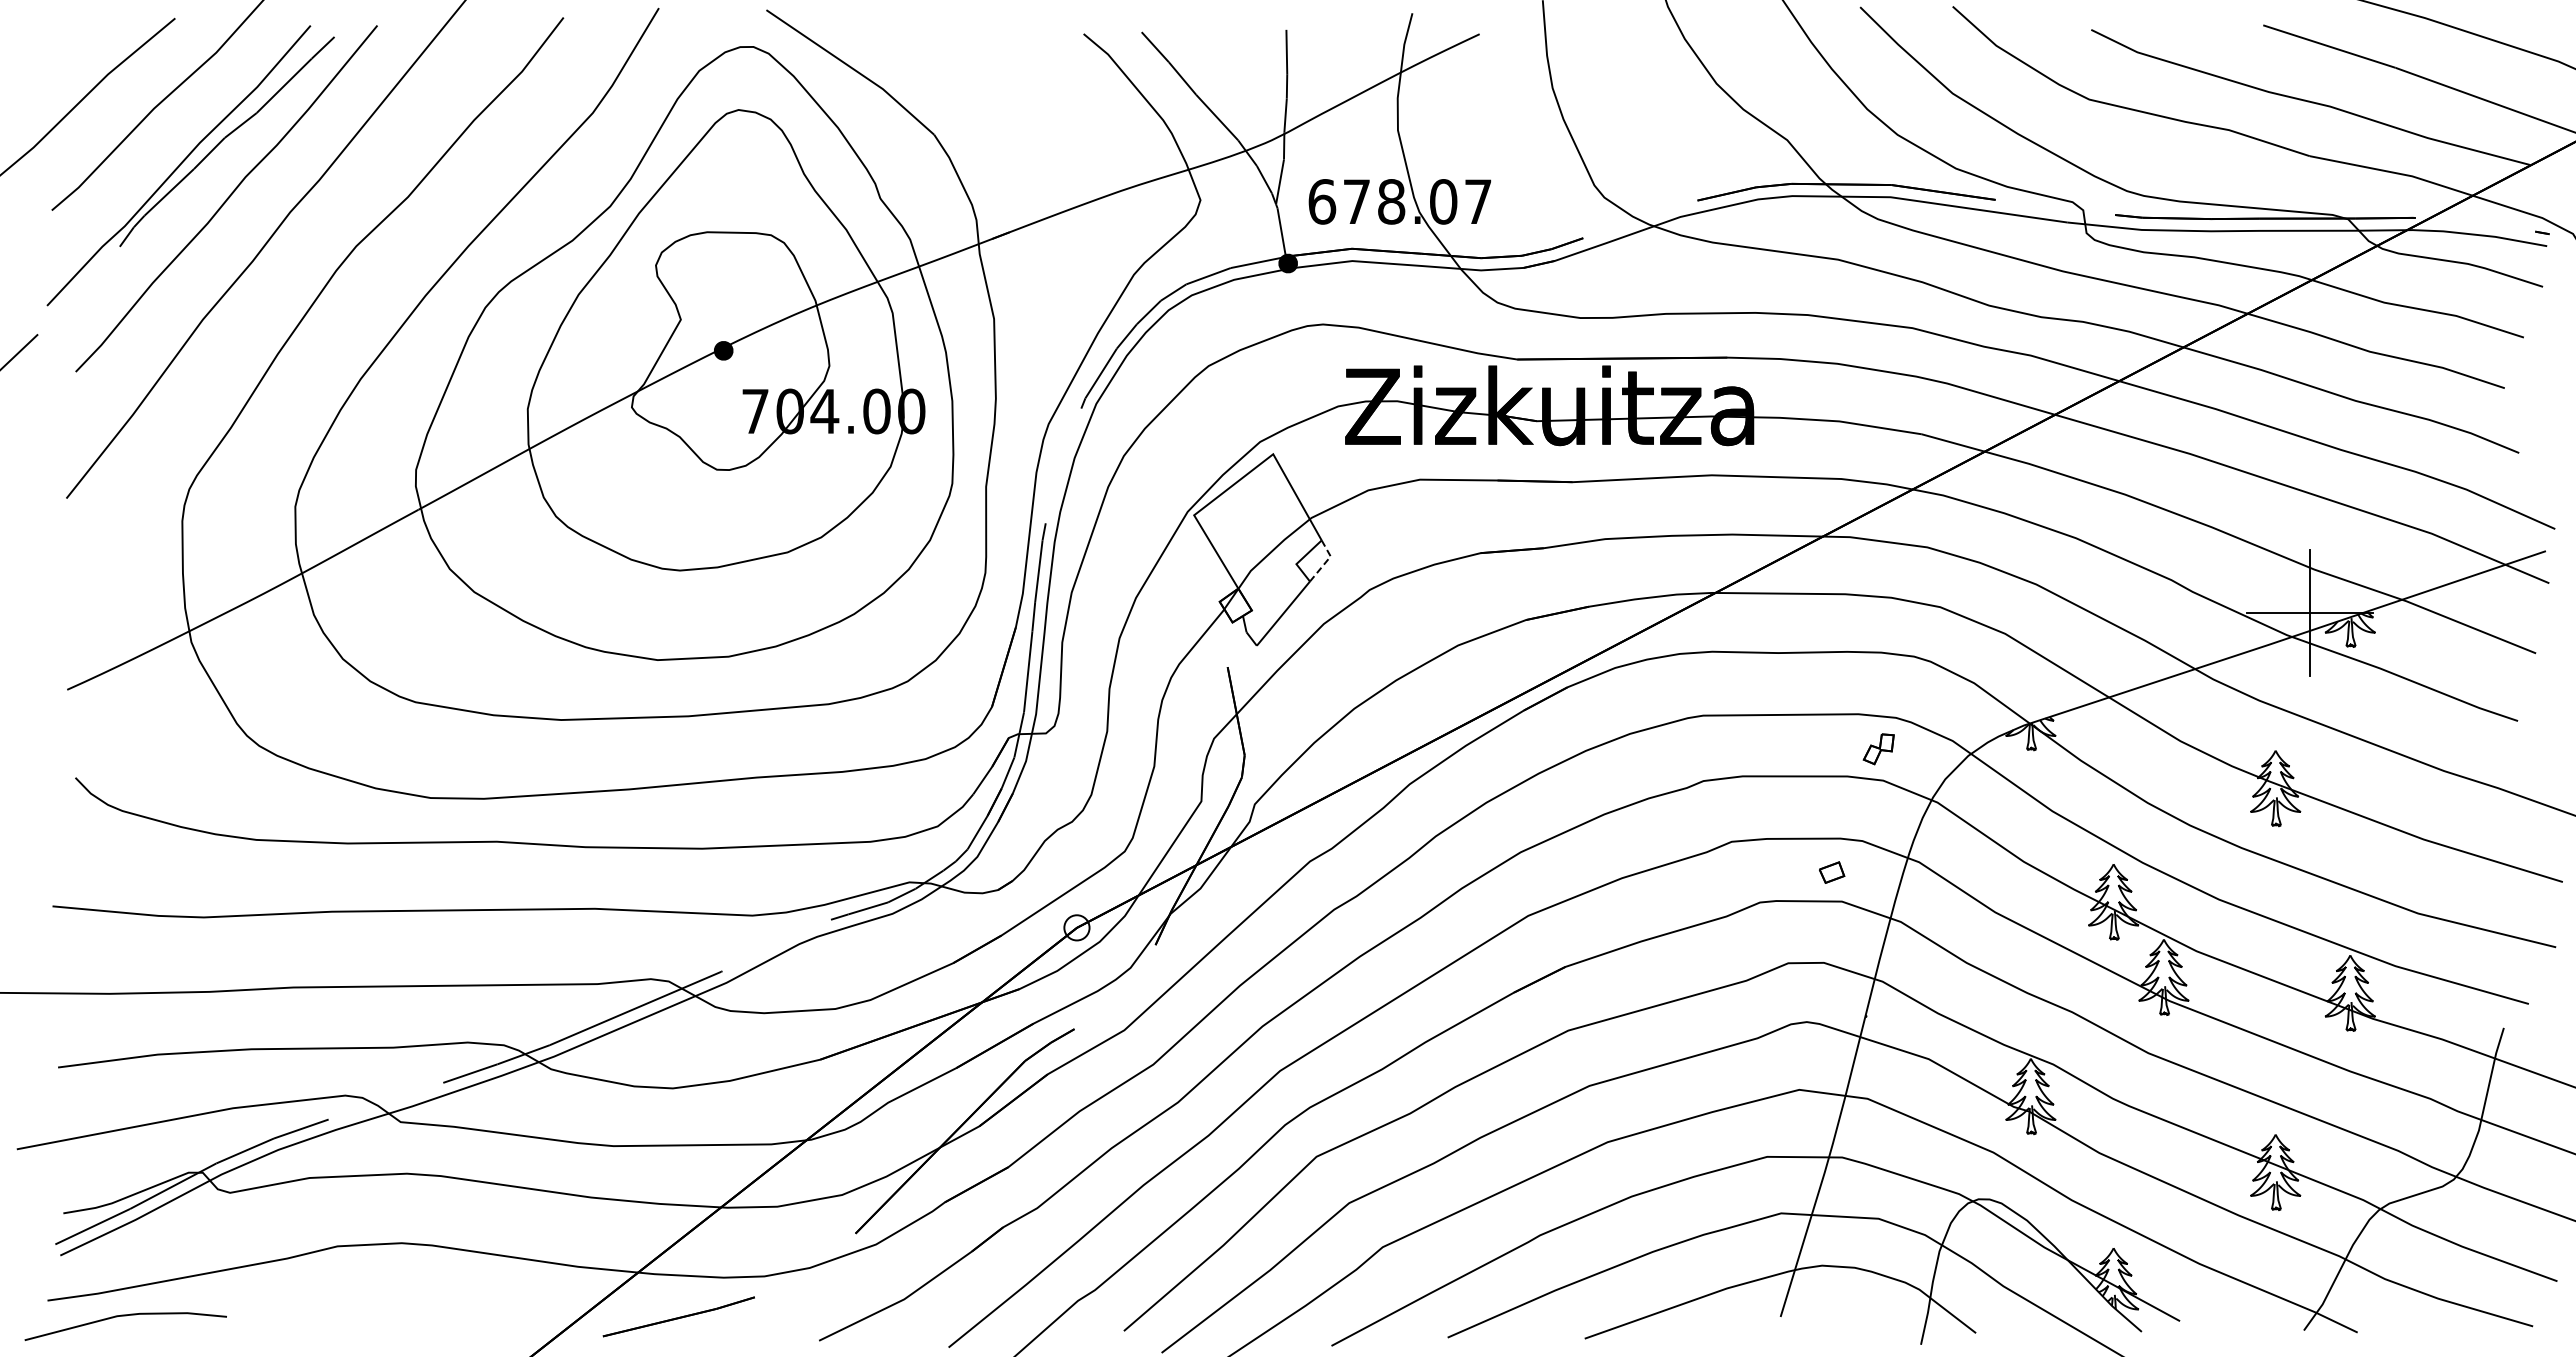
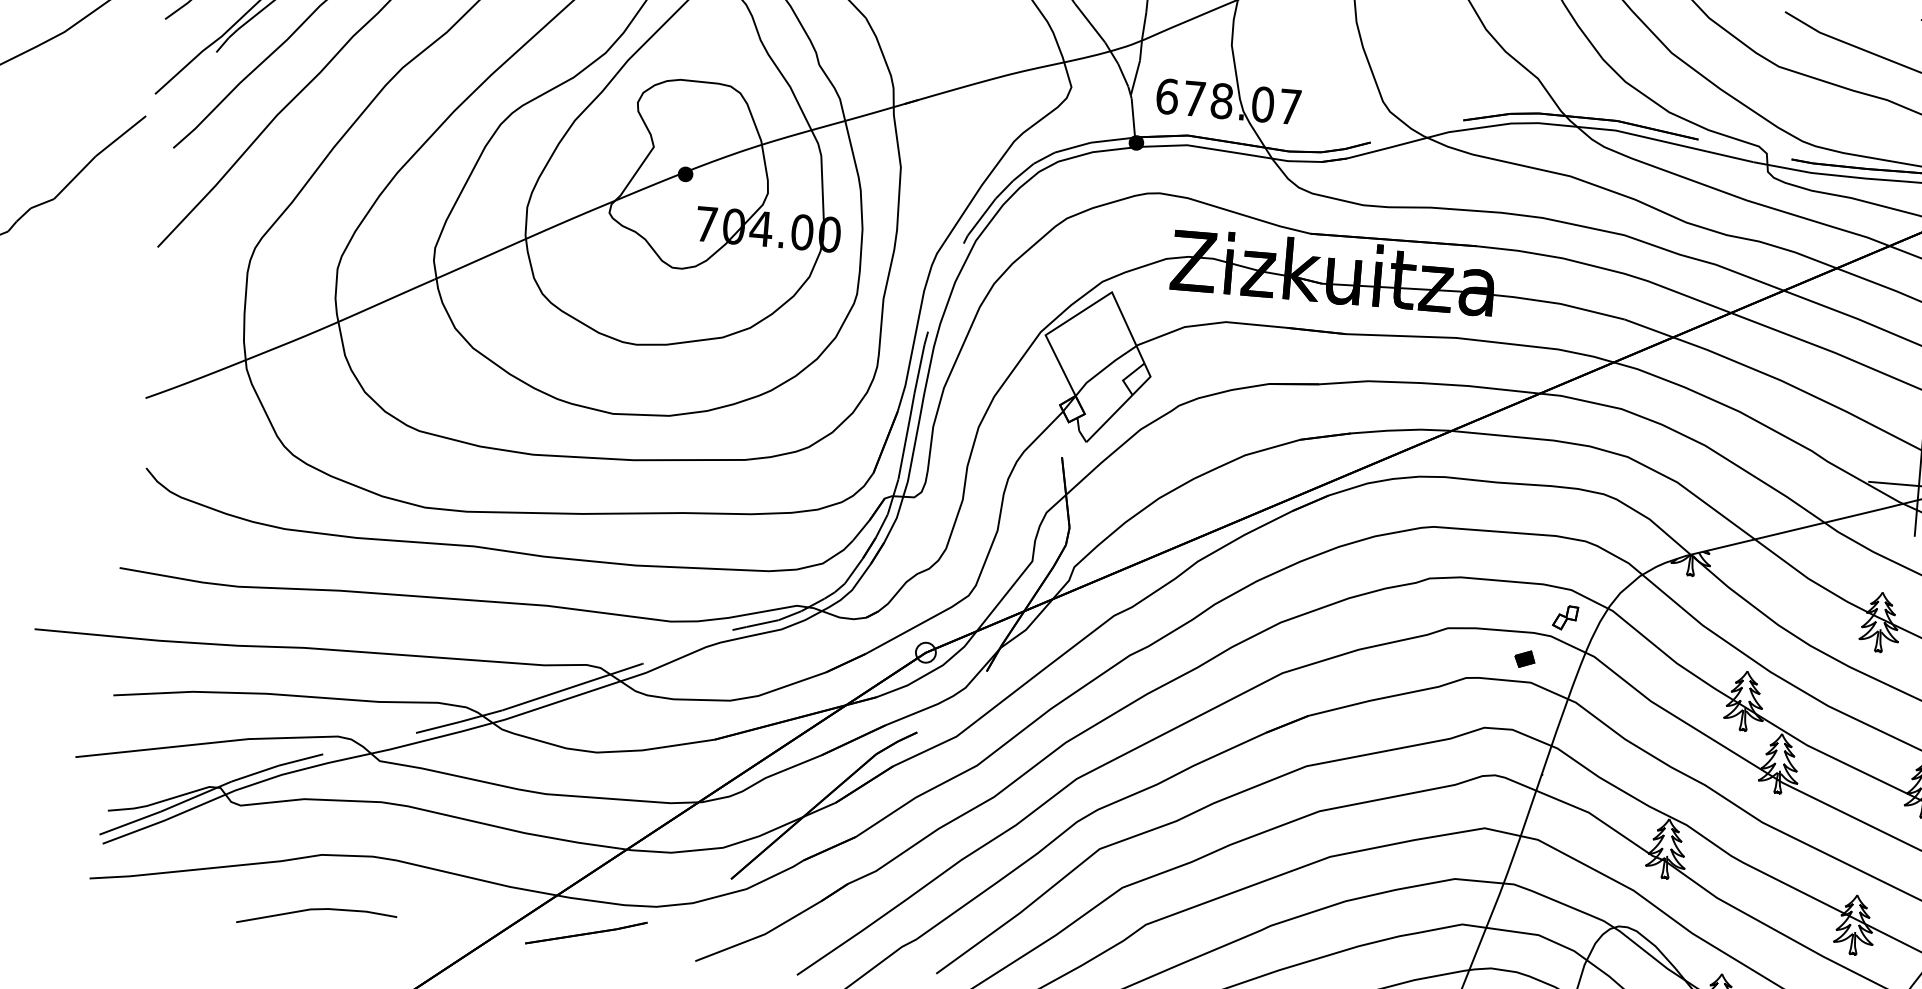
line: (1326, 561) -> (1146, 380), dashed -> solid
part: (1878, 749) -> (1565, 618), moved
fill: (1831, 872) -> (1524, 659), added
line: (125, 1316) -> (317, 910), moved

